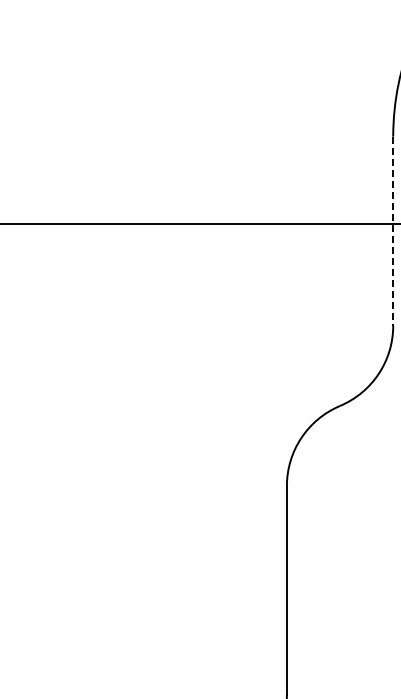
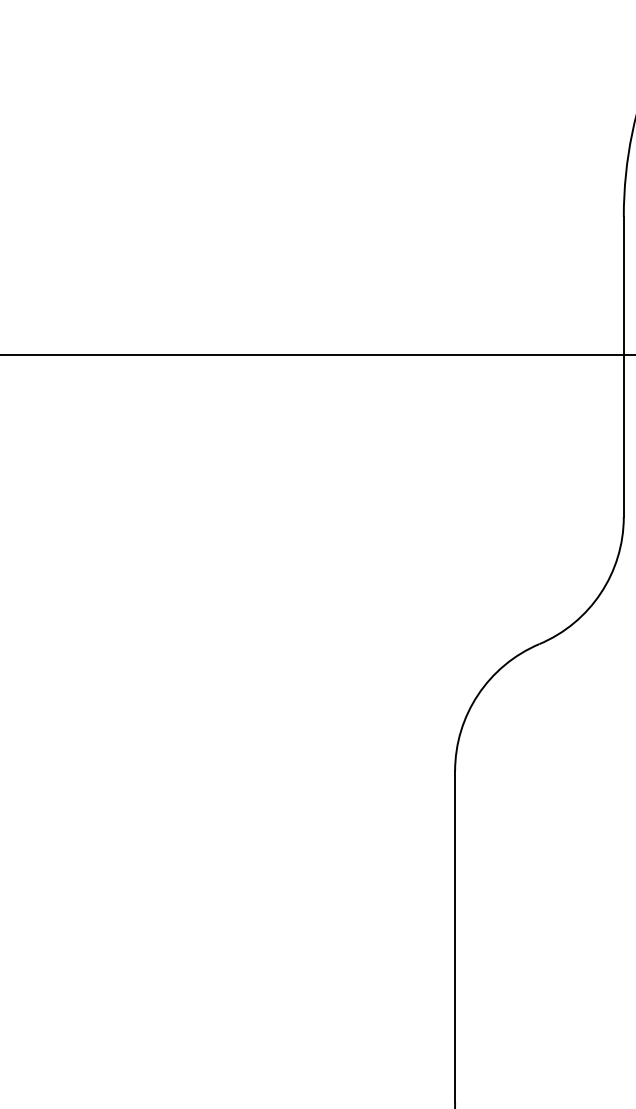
line: (393, 231) -> (624, 367), dashed -> solid

